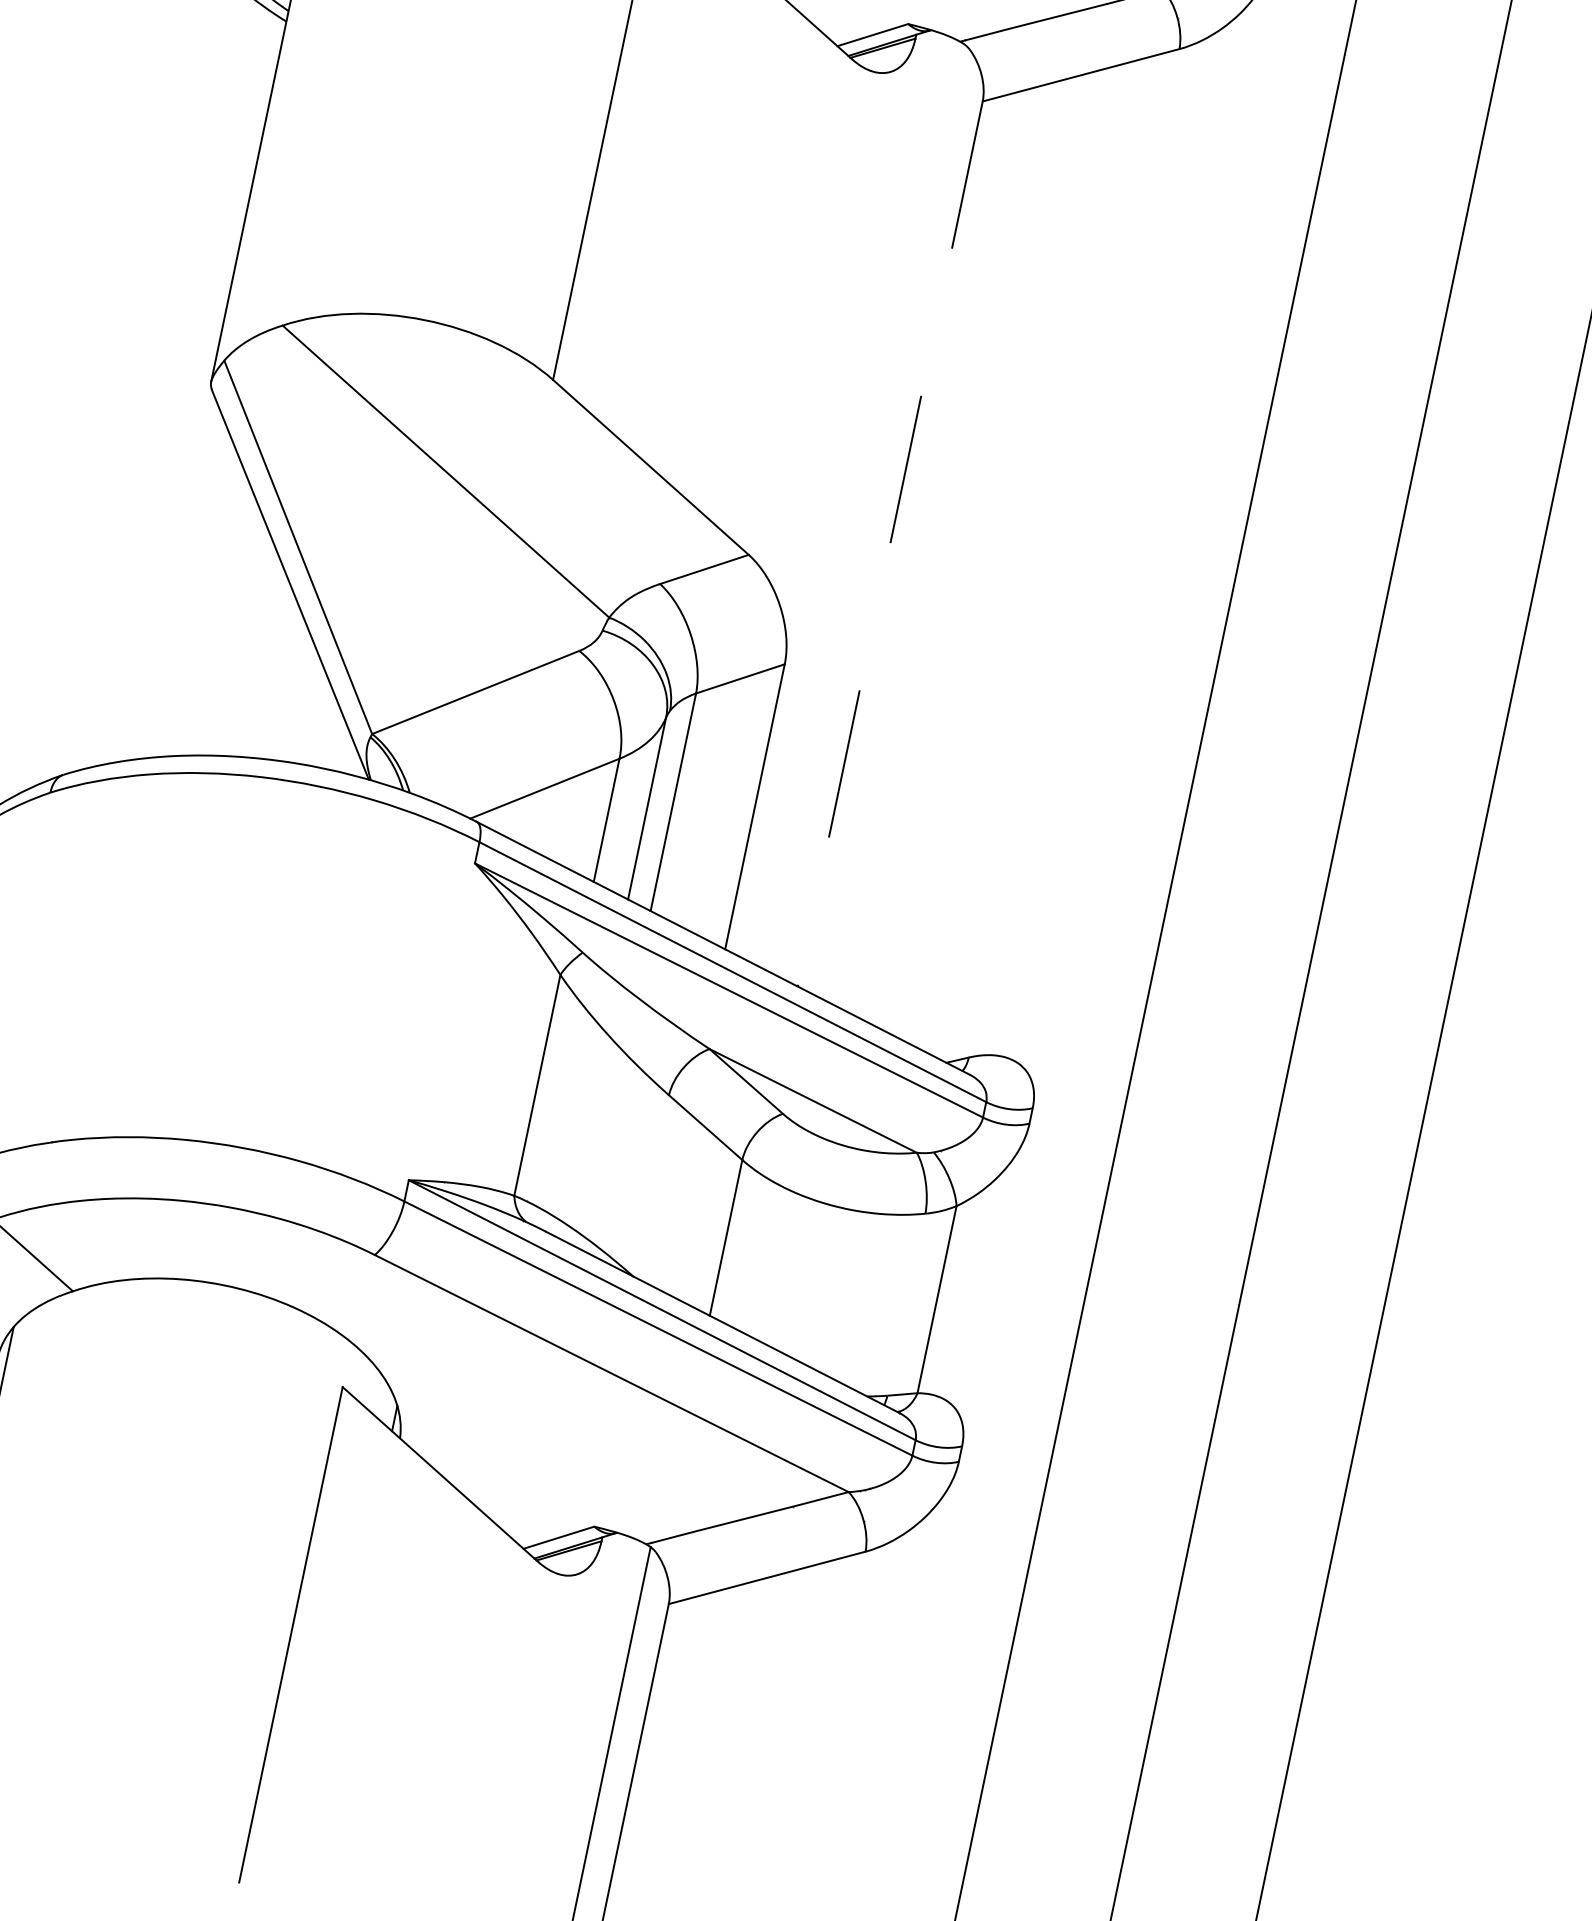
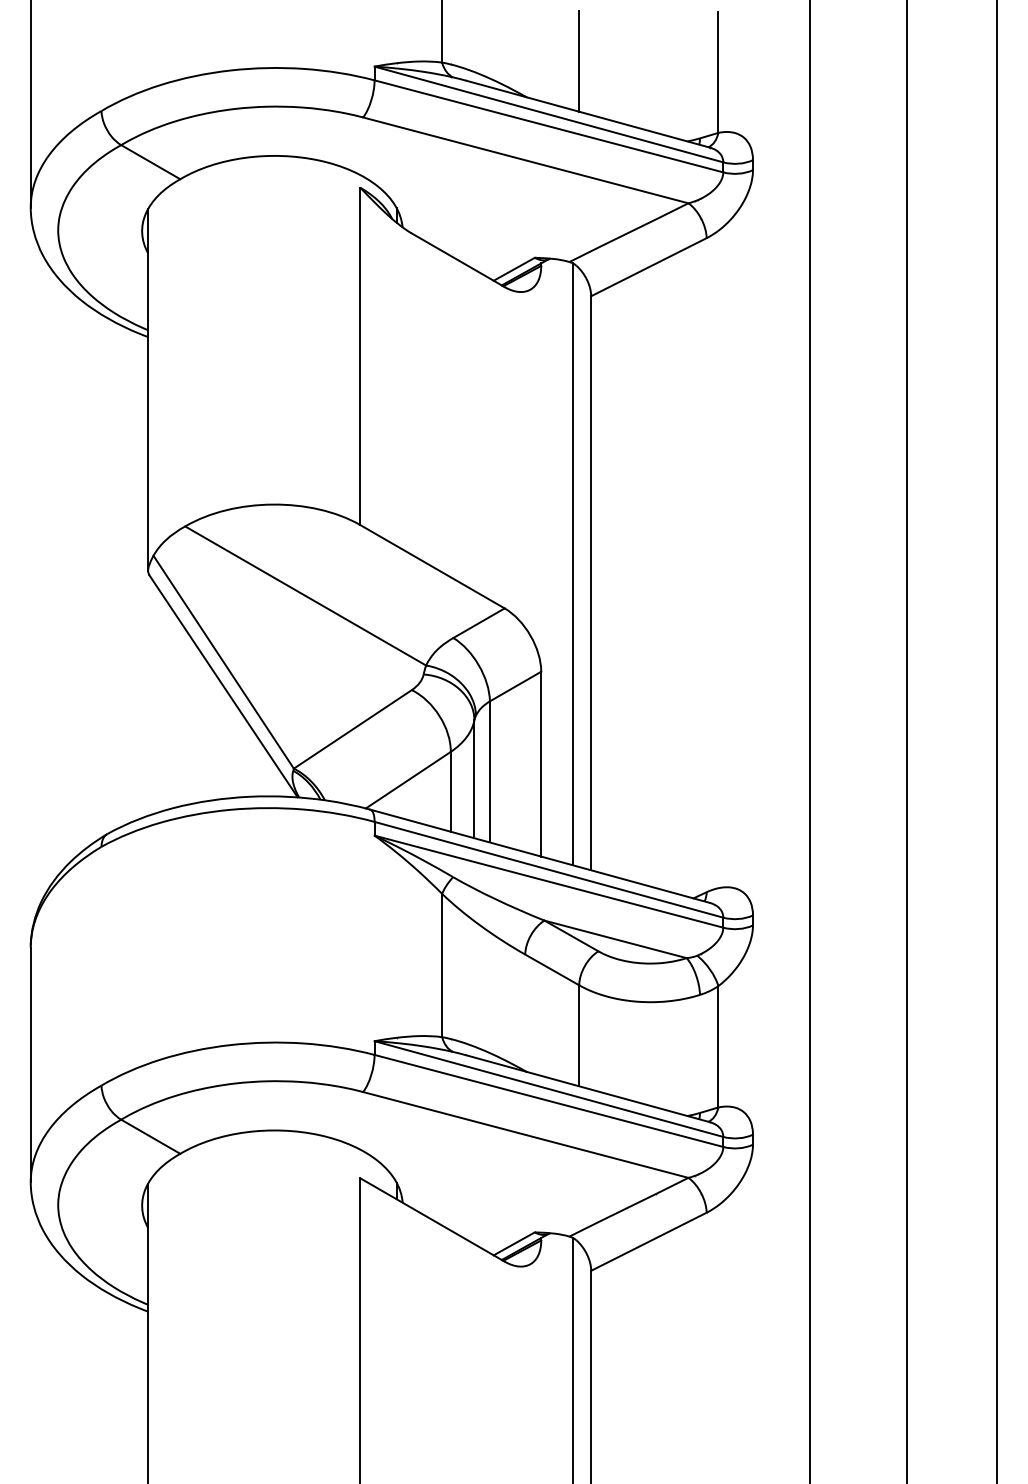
line: (867, 509) -> (572, 564), added
line: (890, 544) -> (591, 583), dashed -> solid

